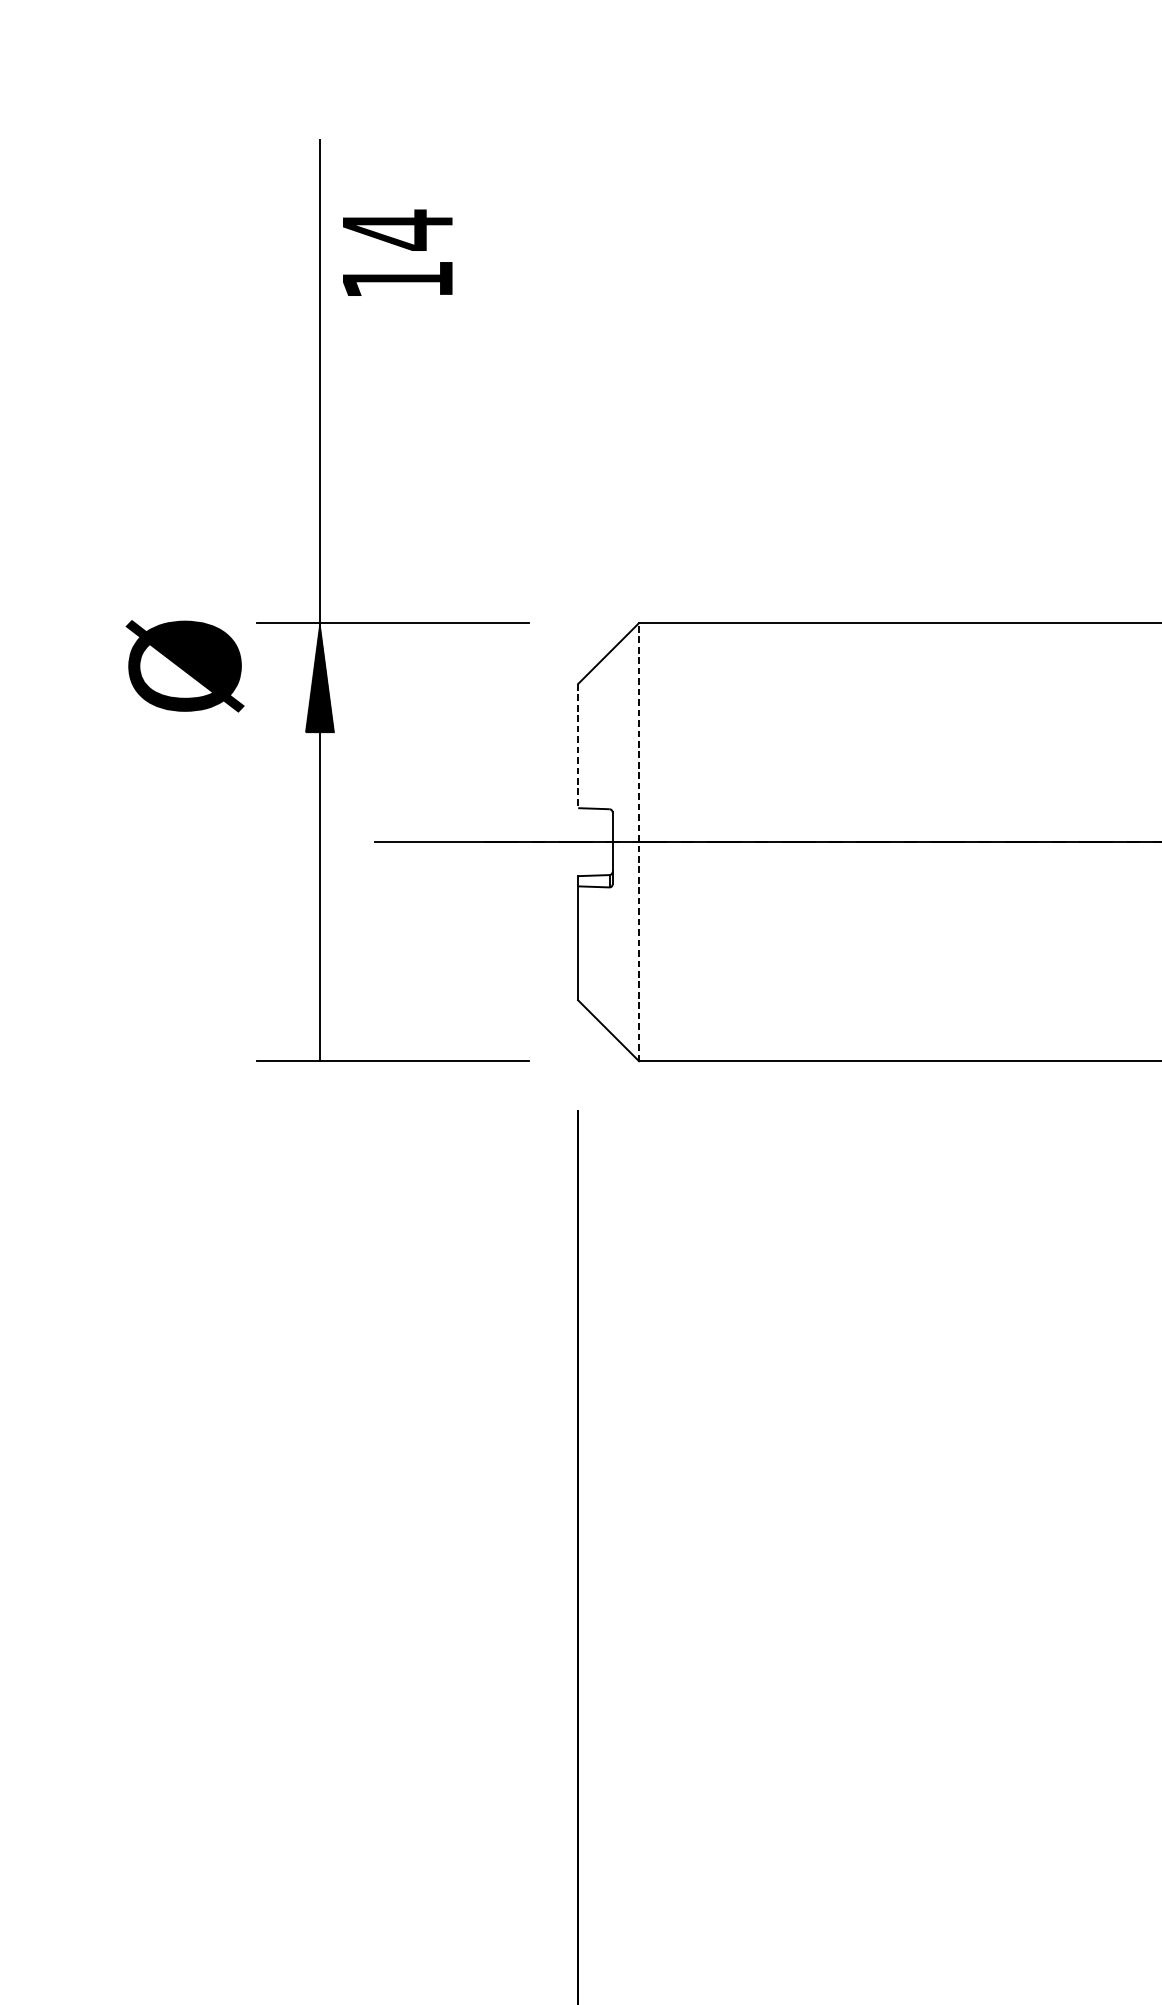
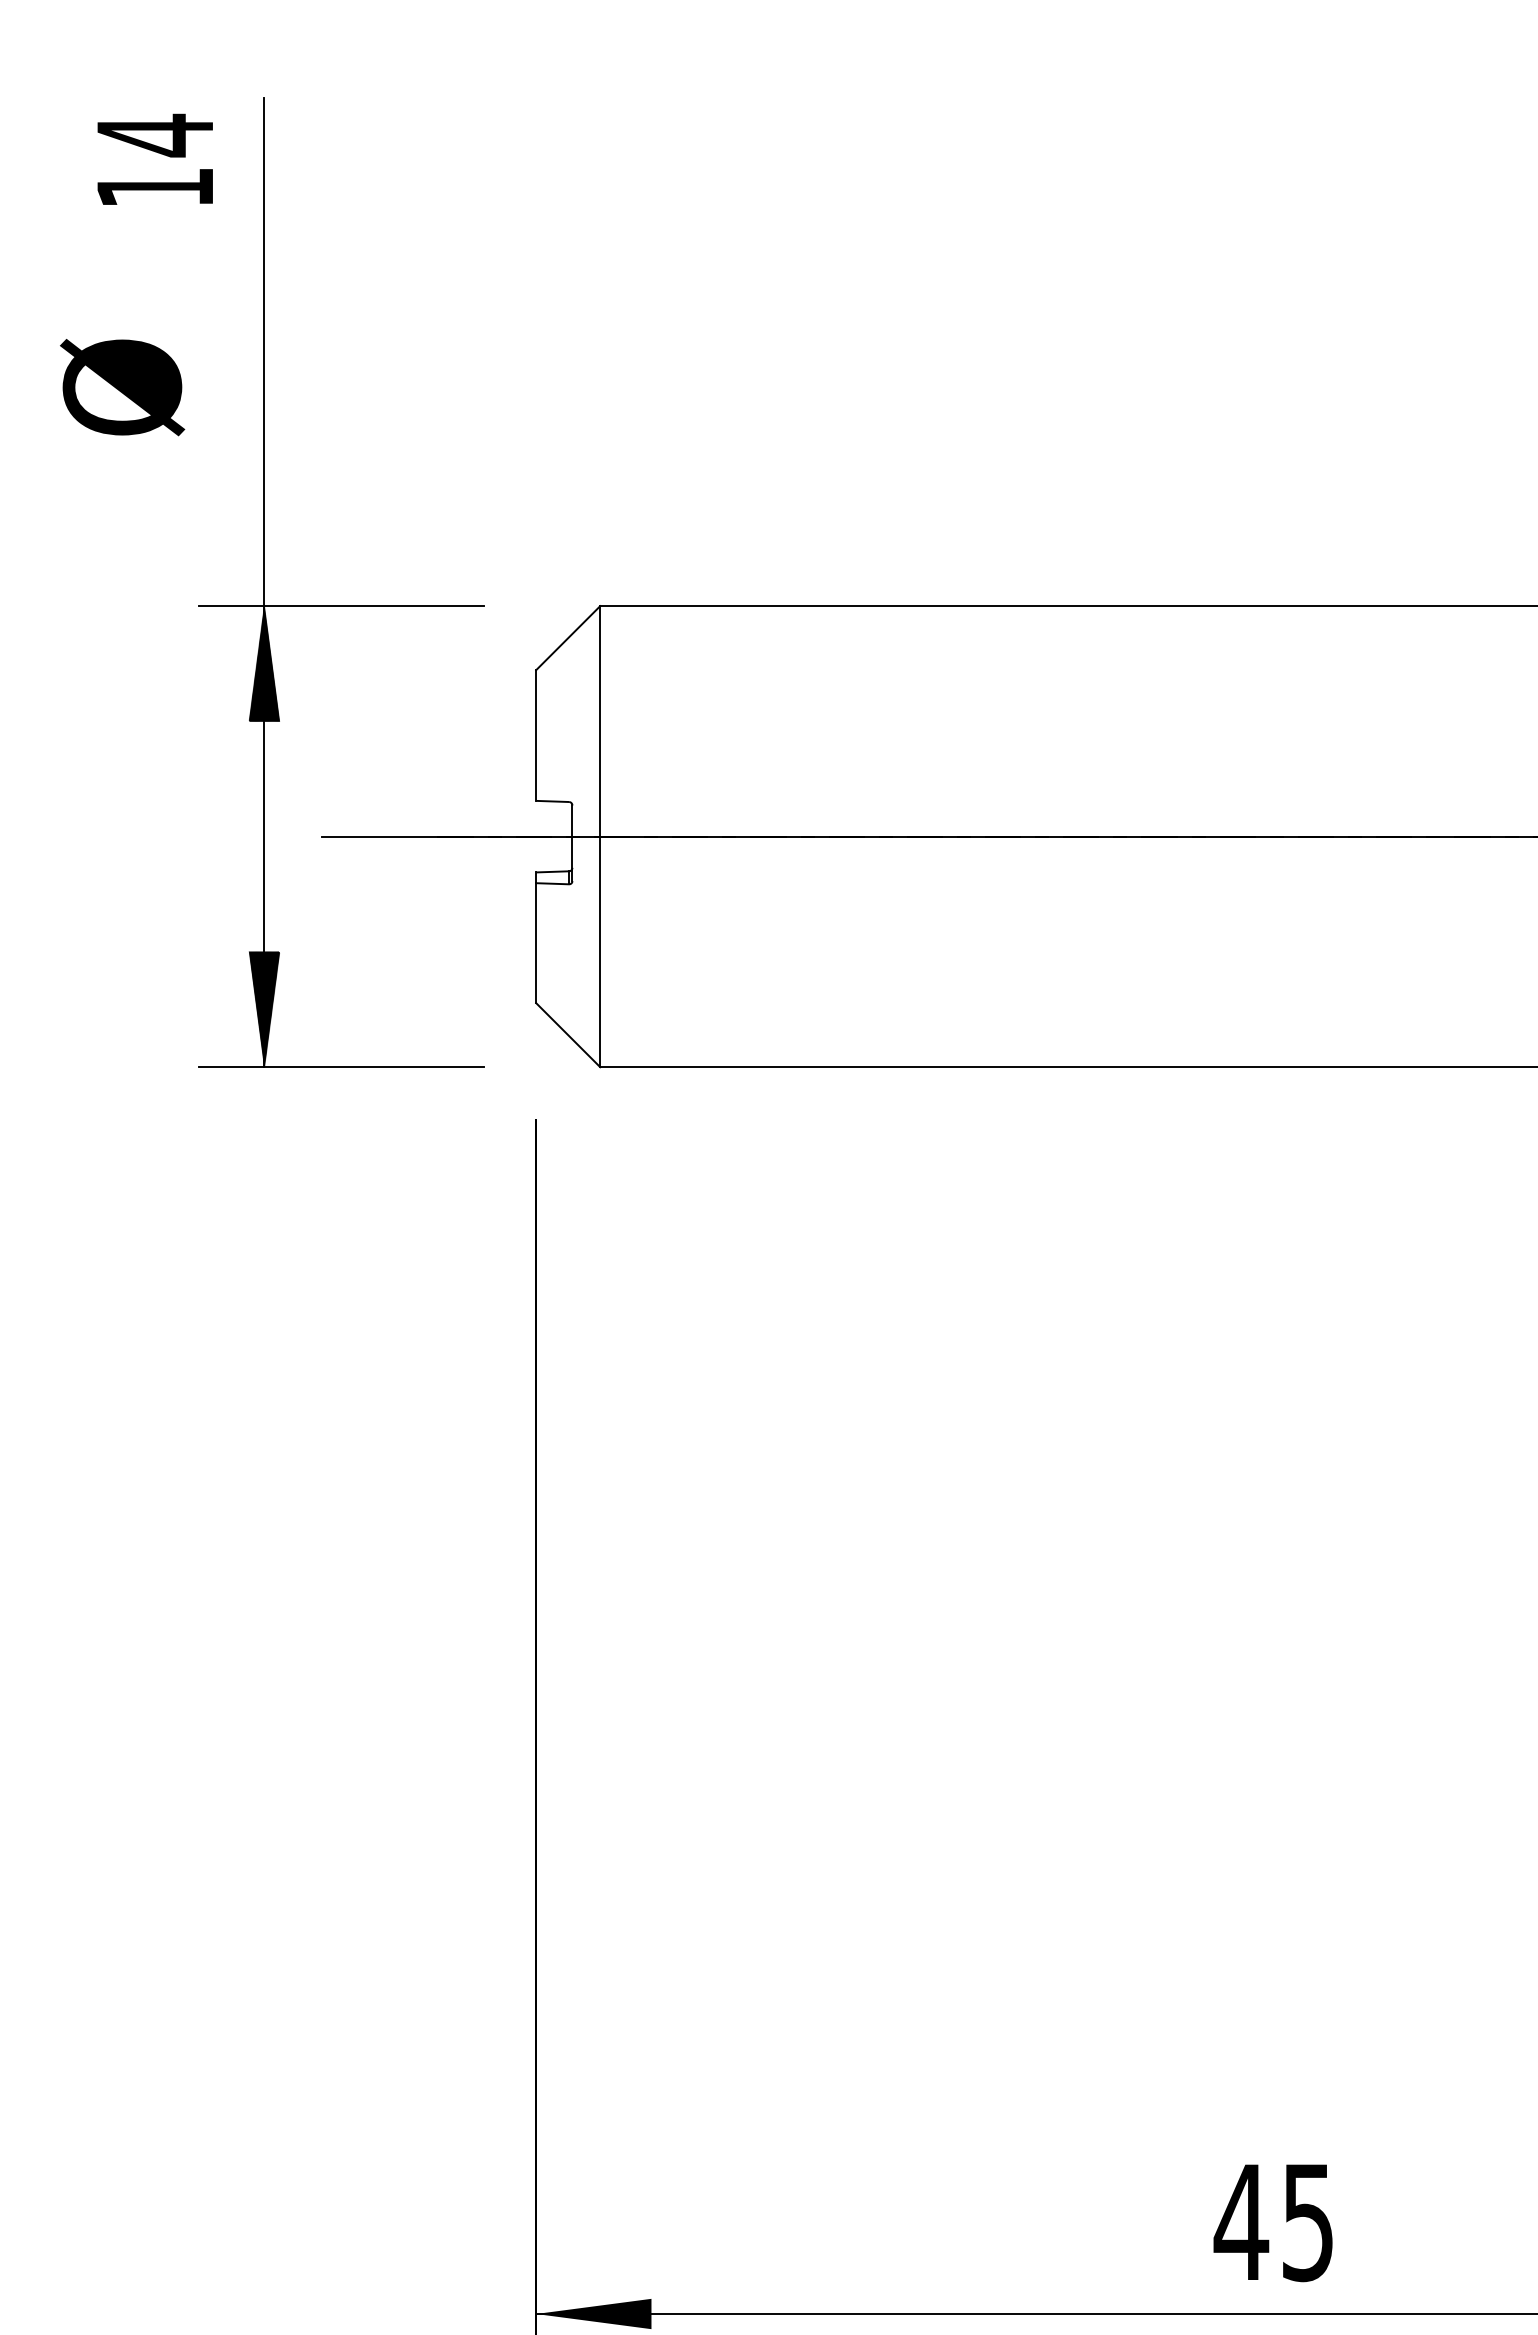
text: (397, 251) -> (154, 158), moved
text: (185, 666) -> (122, 387), moved
line: (578, 746) -> (536, 736), dashed -> solid
line: (639, 842) -> (600, 836), dashed -> solid
hatch: (320, 1005) -> (264, 1008), added

